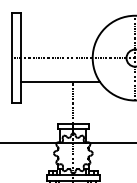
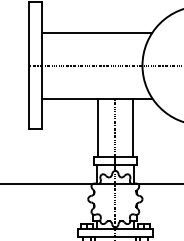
line: (59, 34) -> (95, 32), added
line: (60, 102) -> (97, 127), added
line: (85, 102) -> (132, 127), added

